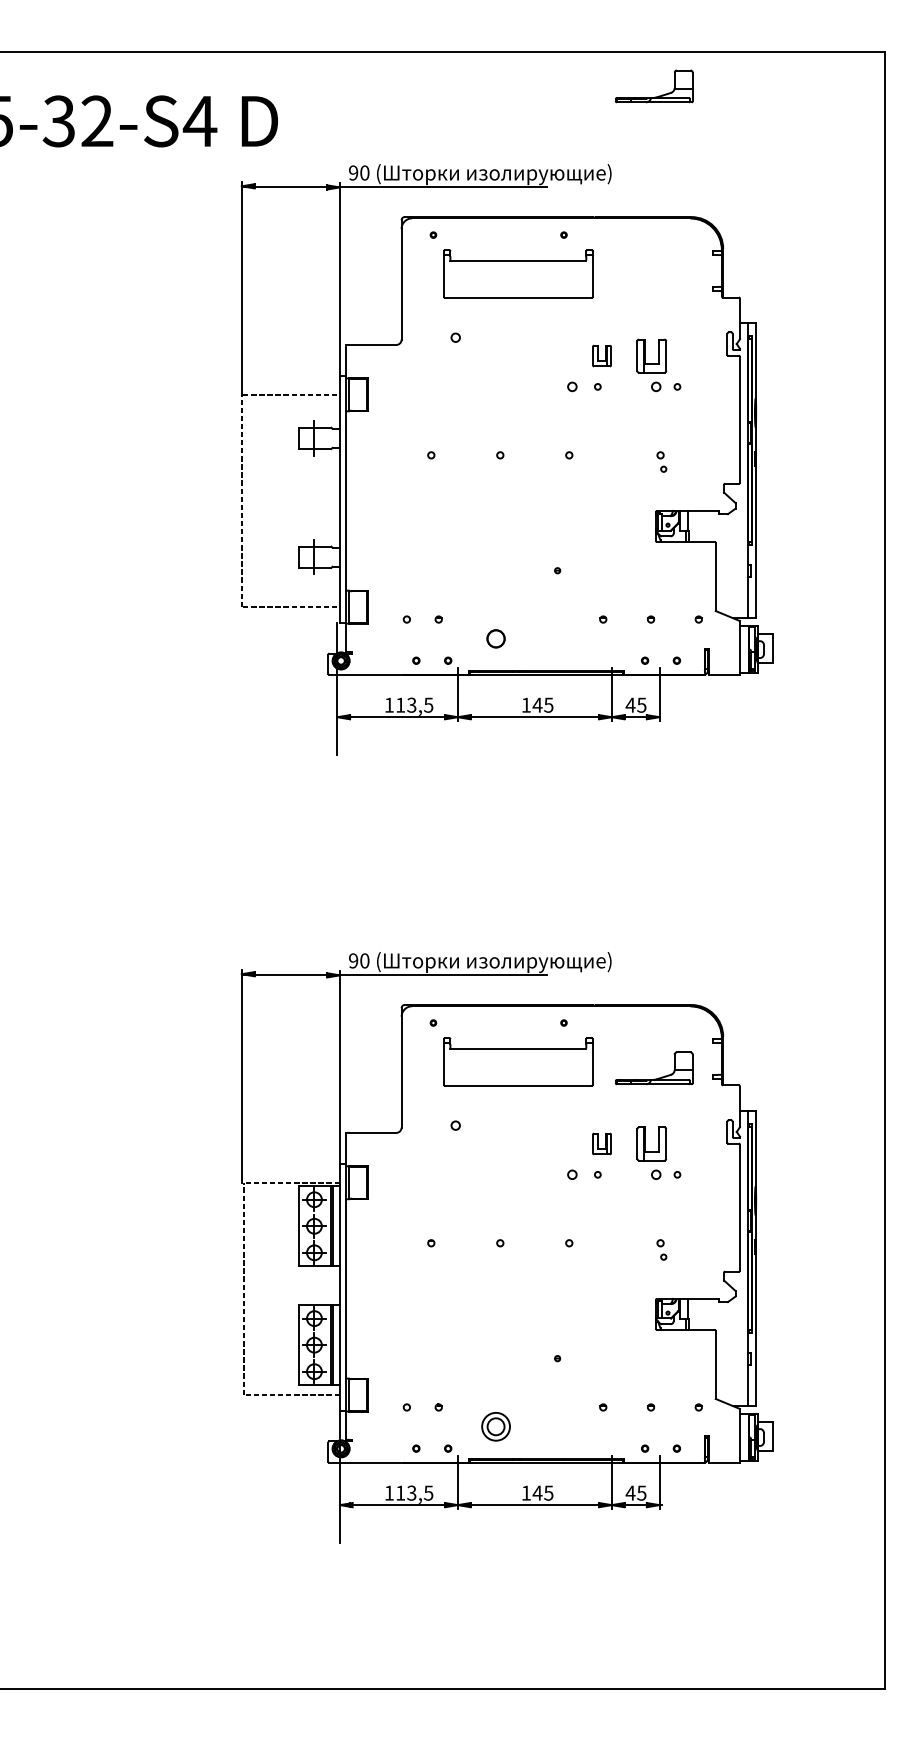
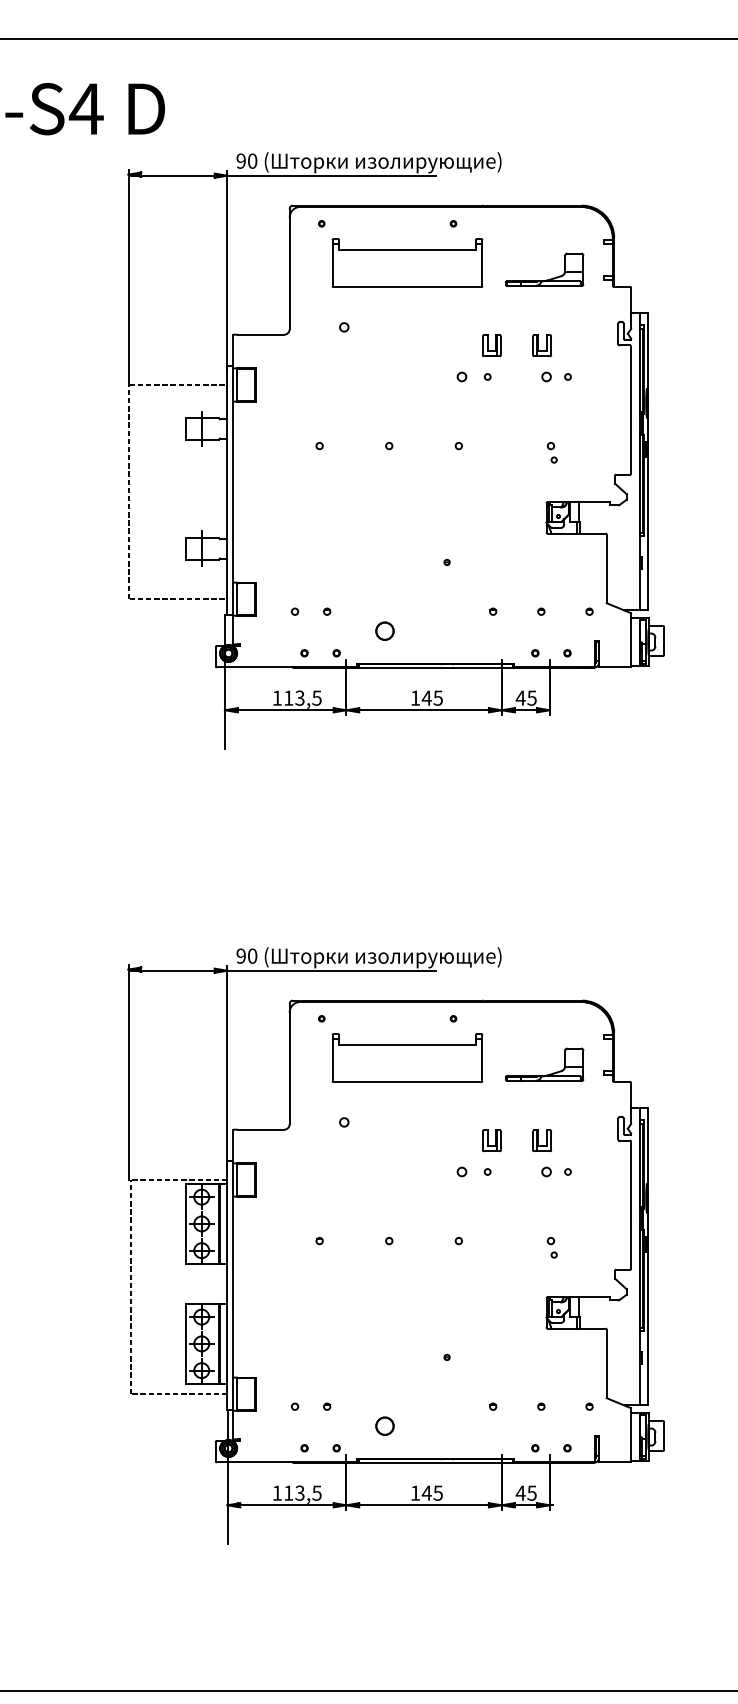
part: (658, 95) -> (548, 278), moved
part: (651, 355) -> (541, 345), size x0.62
part: (651, 1143) -> (541, 1140), size x0.62
circle: (495, 1426) -> (384, 1425), size x0.62

